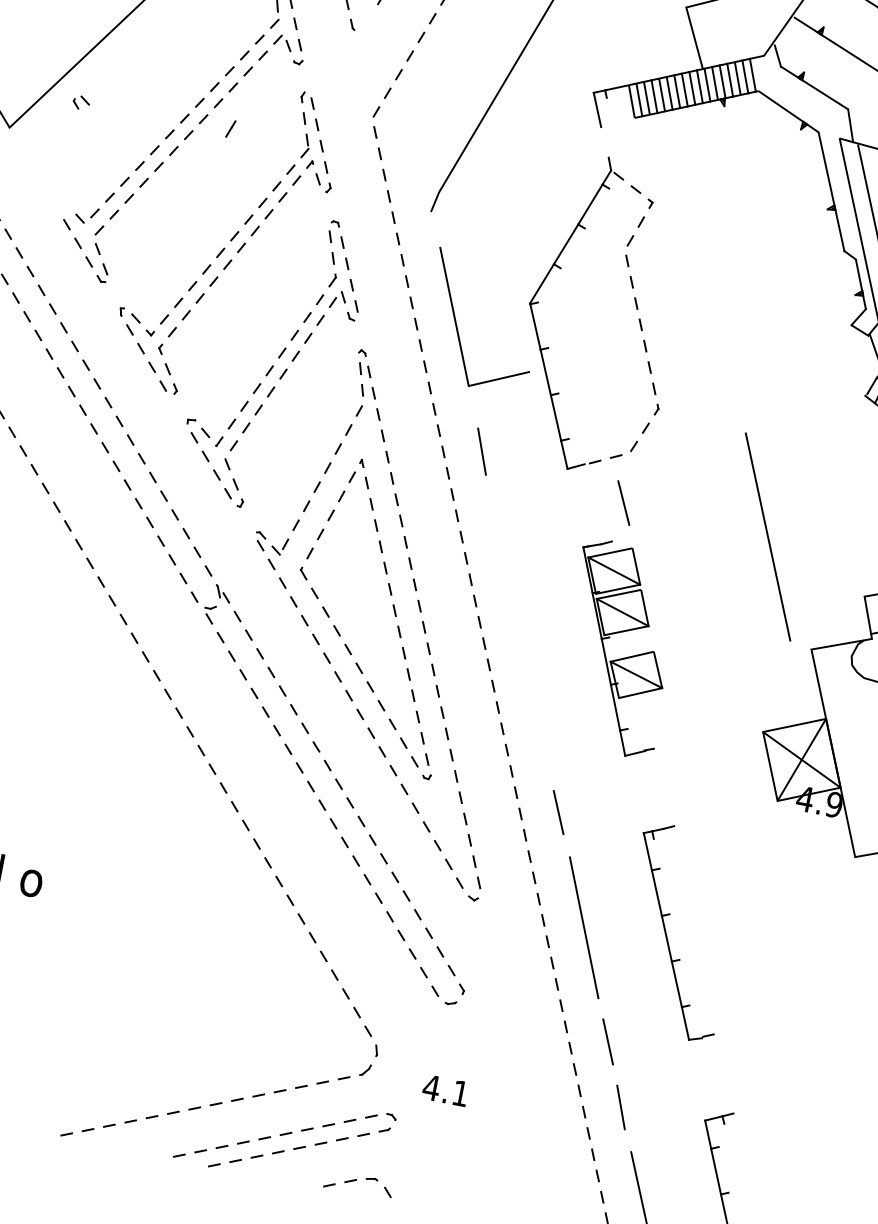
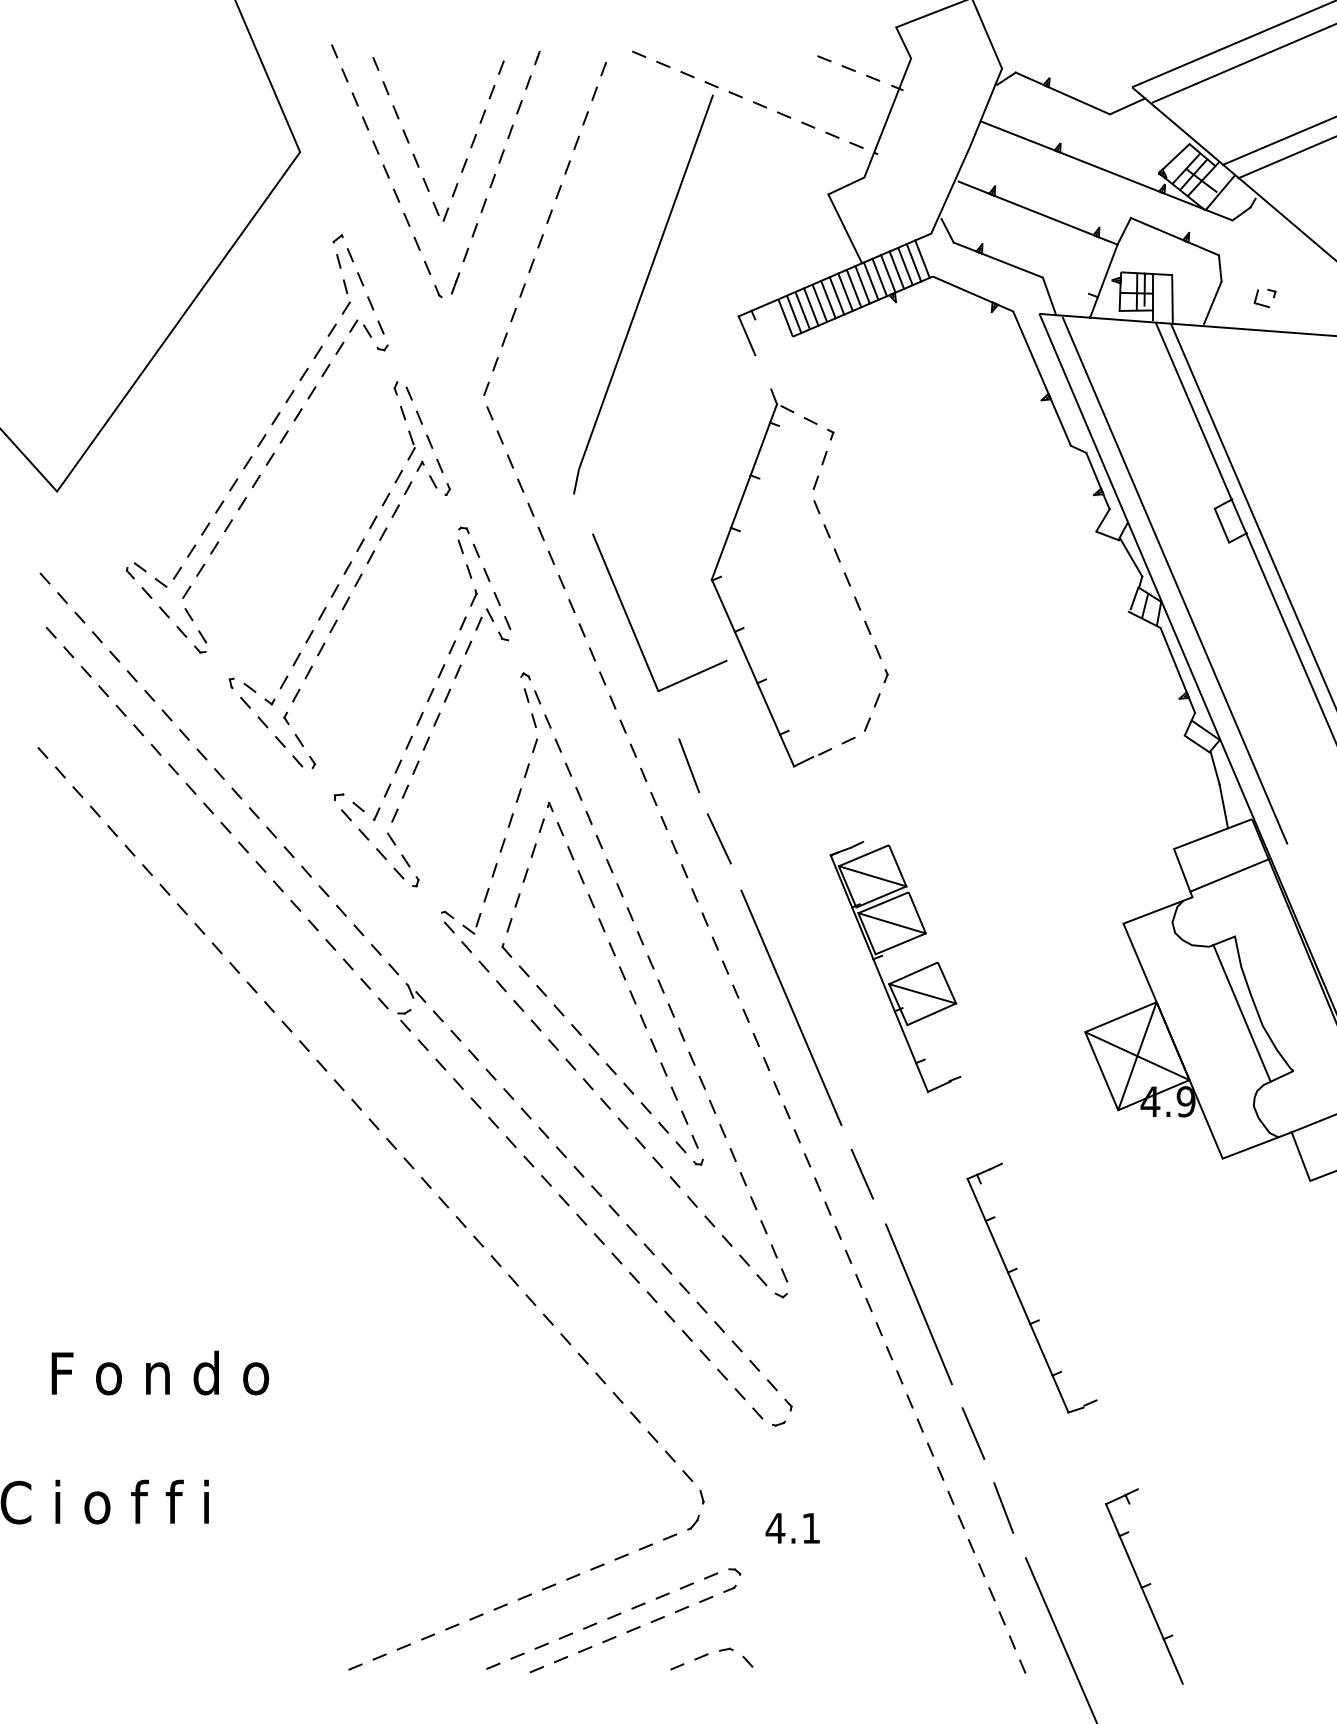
part: (80, 102) -> (135, 570), moved
line: (230, 129) -> (455, 283), moved
line: (623, 502) -> (718, 838), moved
line: (768, 536) -> (791, 1007), moved

